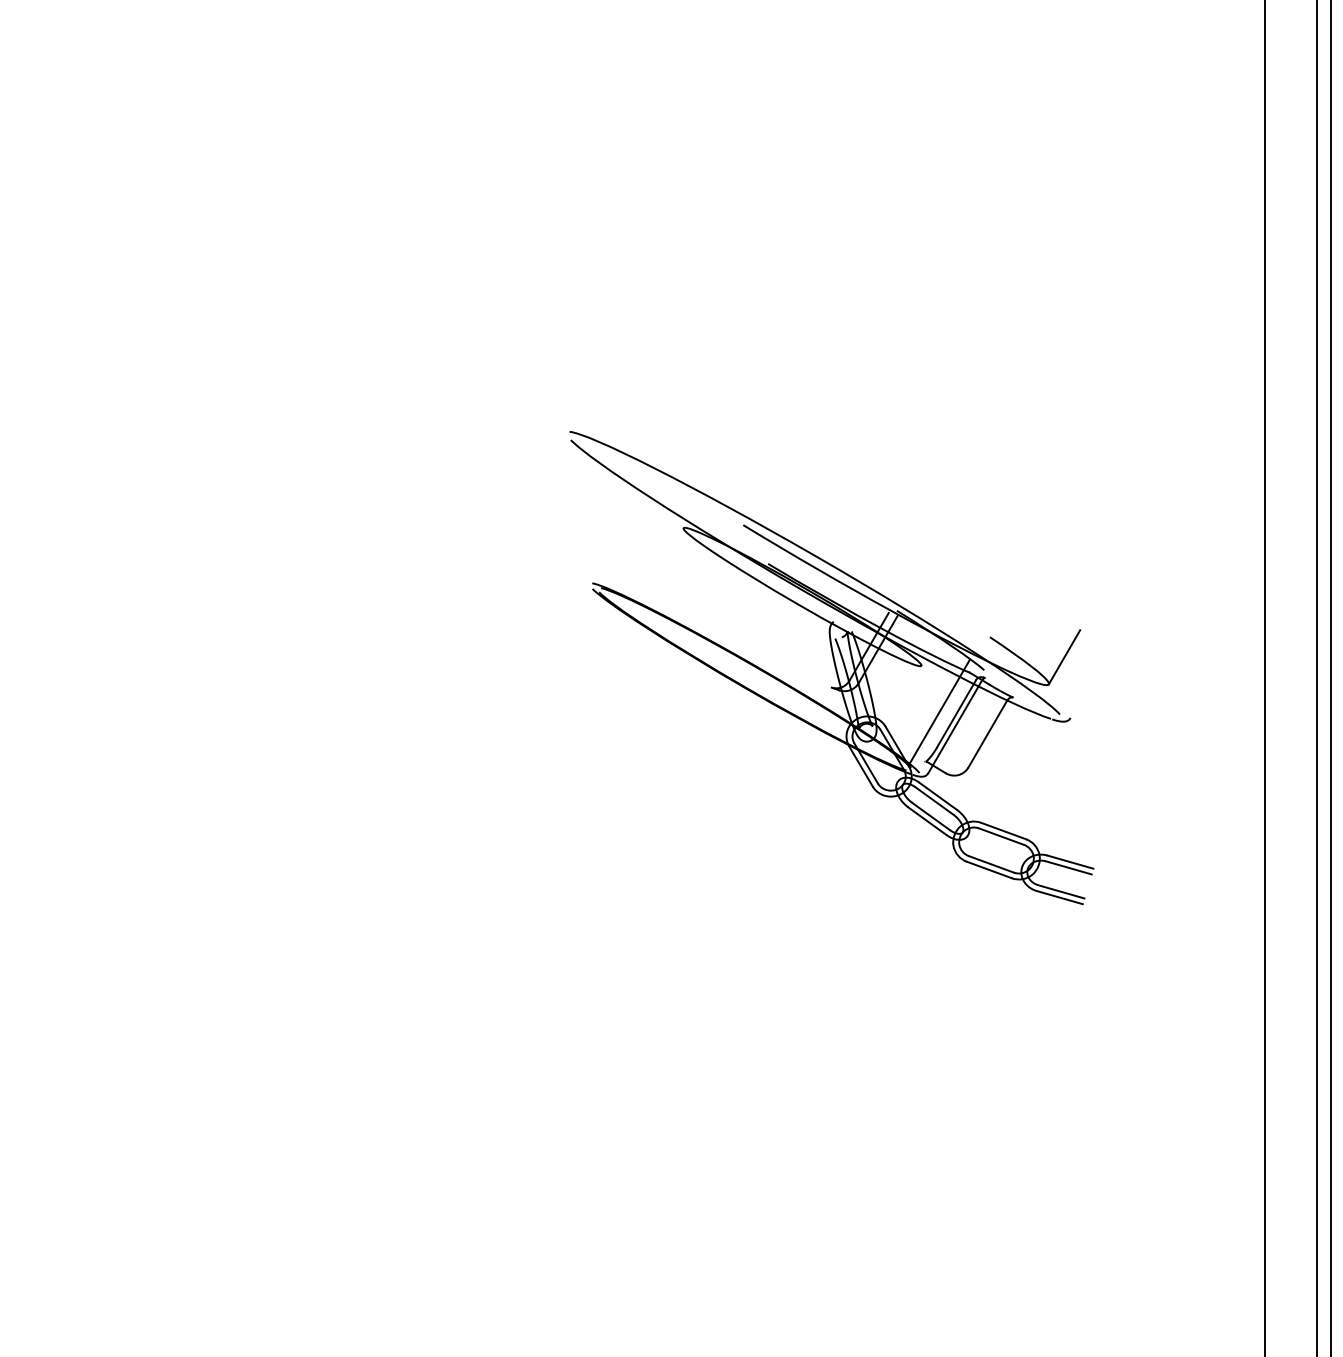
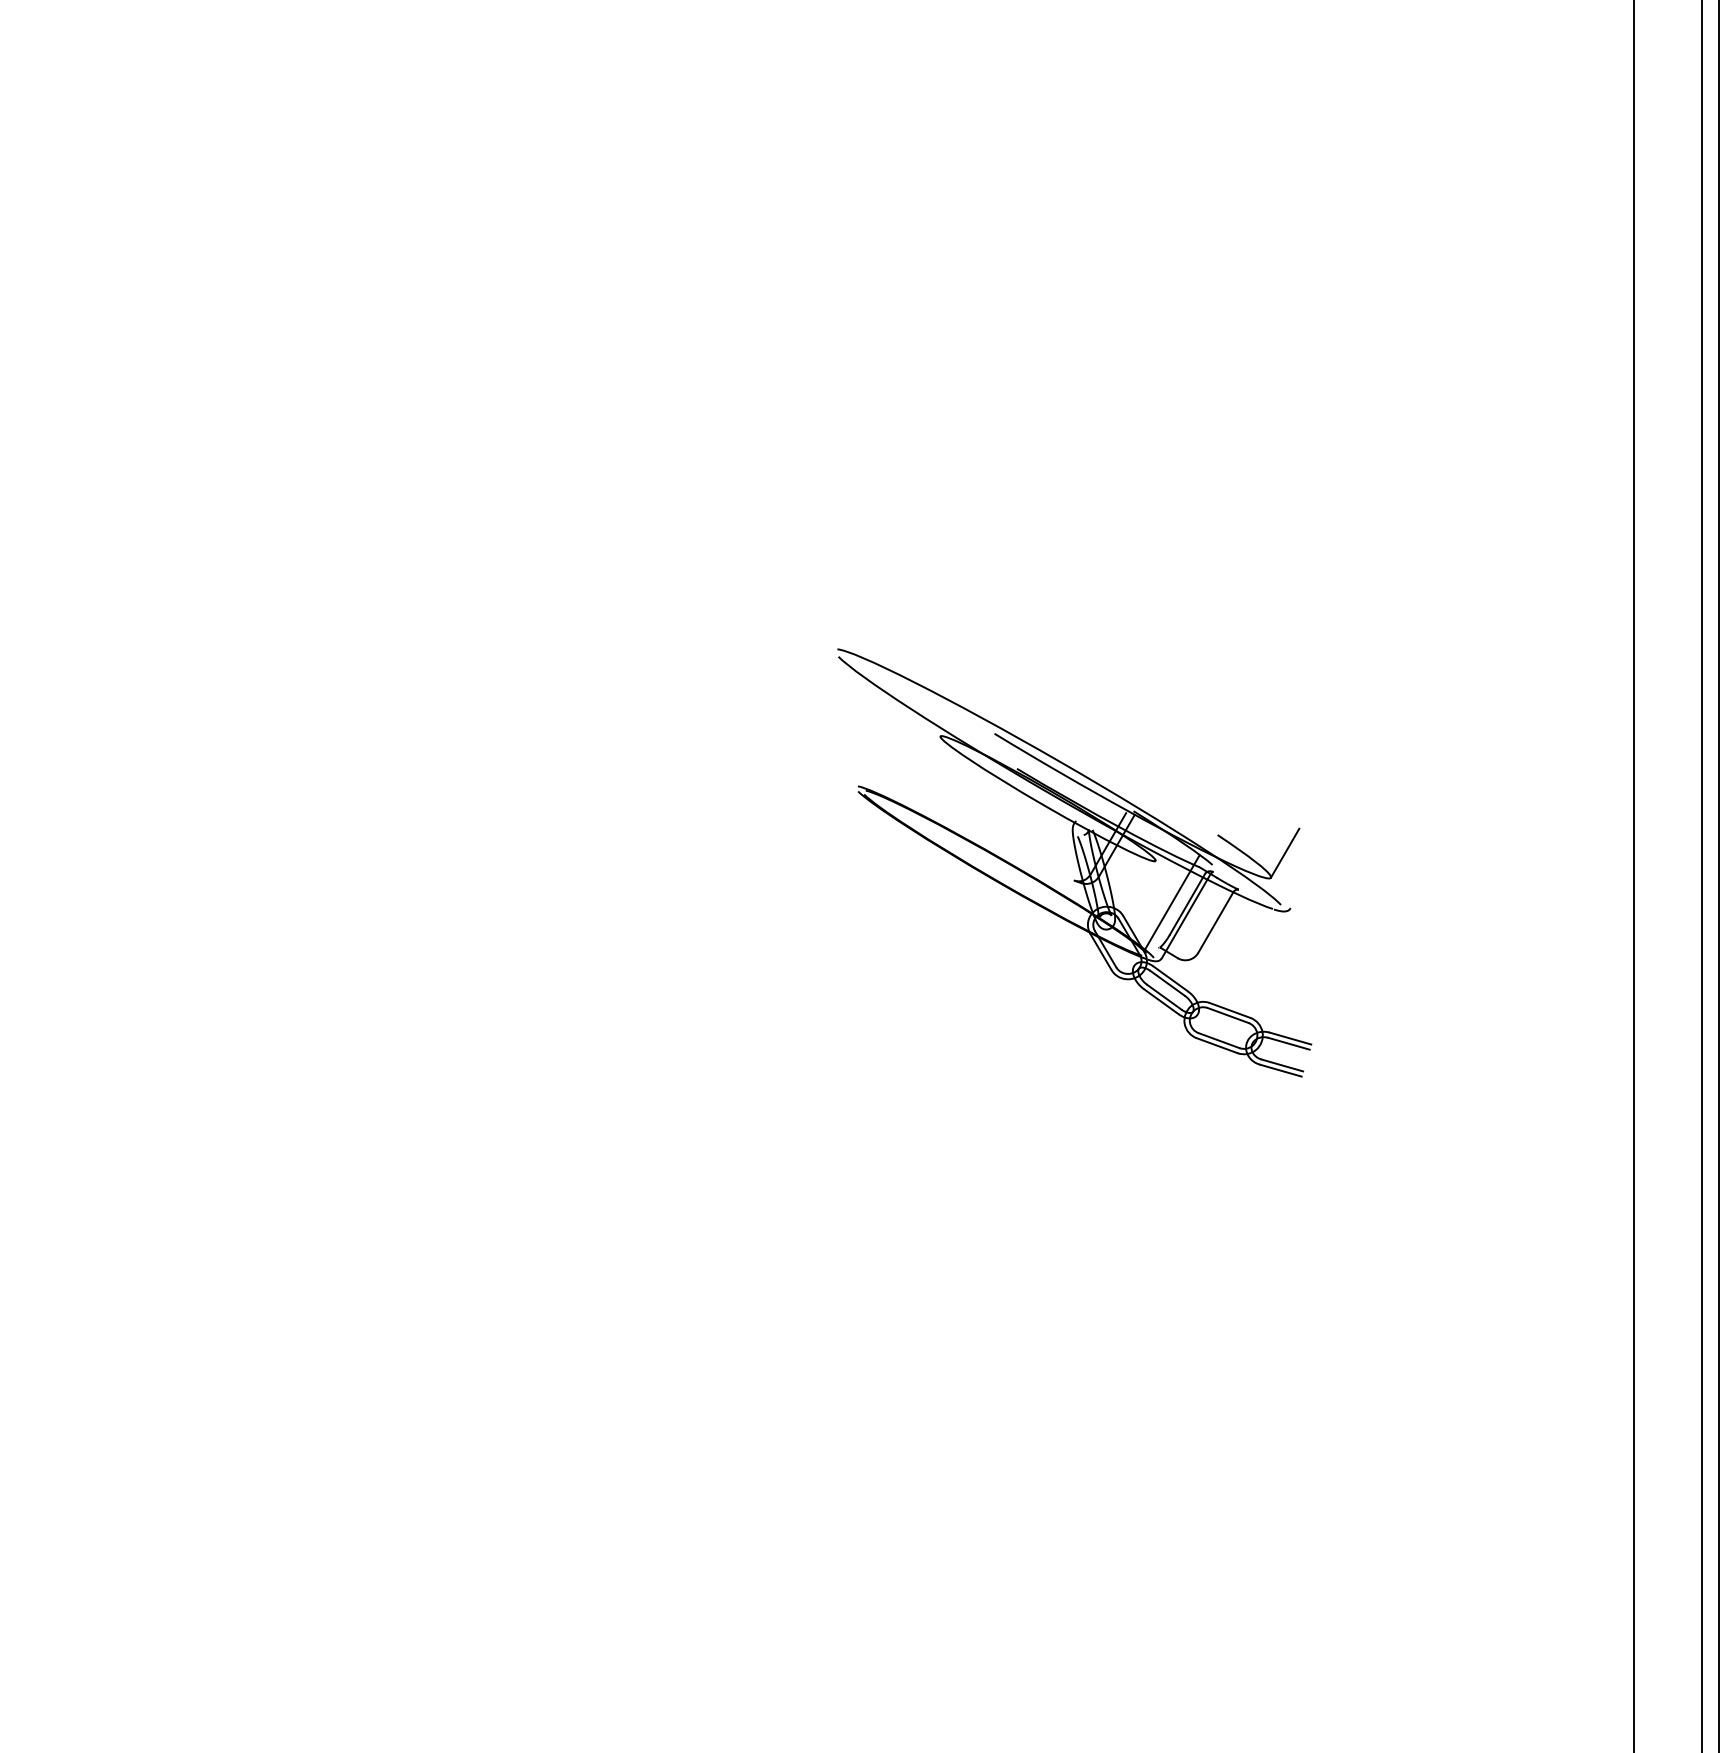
part: (831, 667) -> (1074, 862), size x0.7

